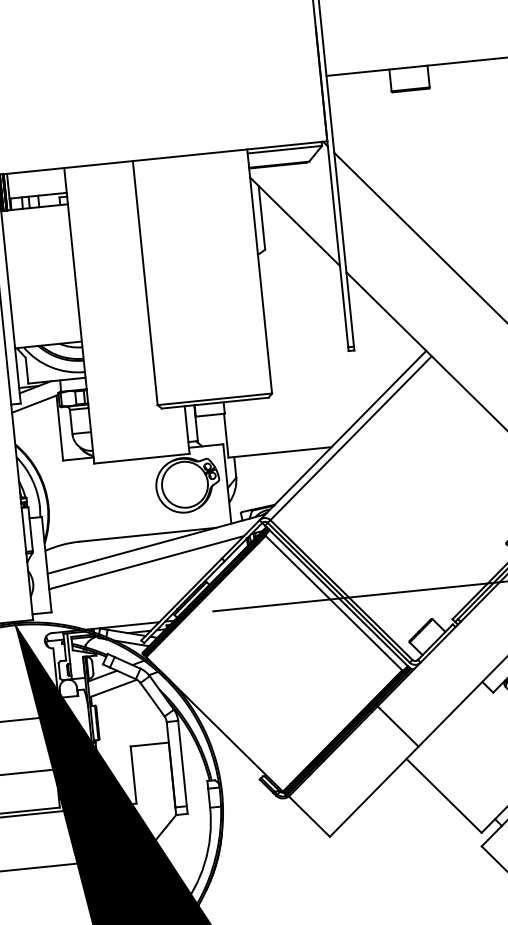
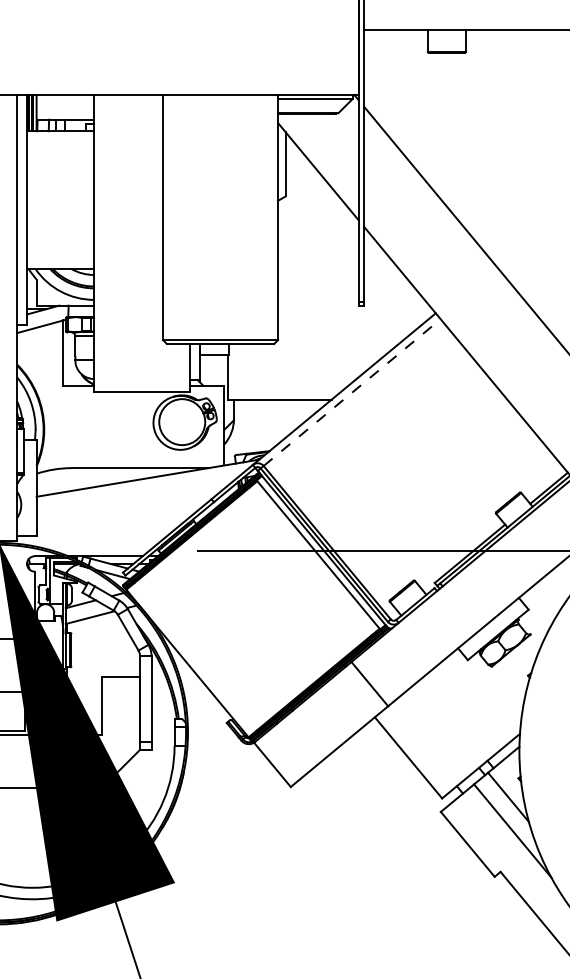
line: (351, 438) -> (352, 392), solid -> dashed
line: (145, 562) -> (135, 495), removed

